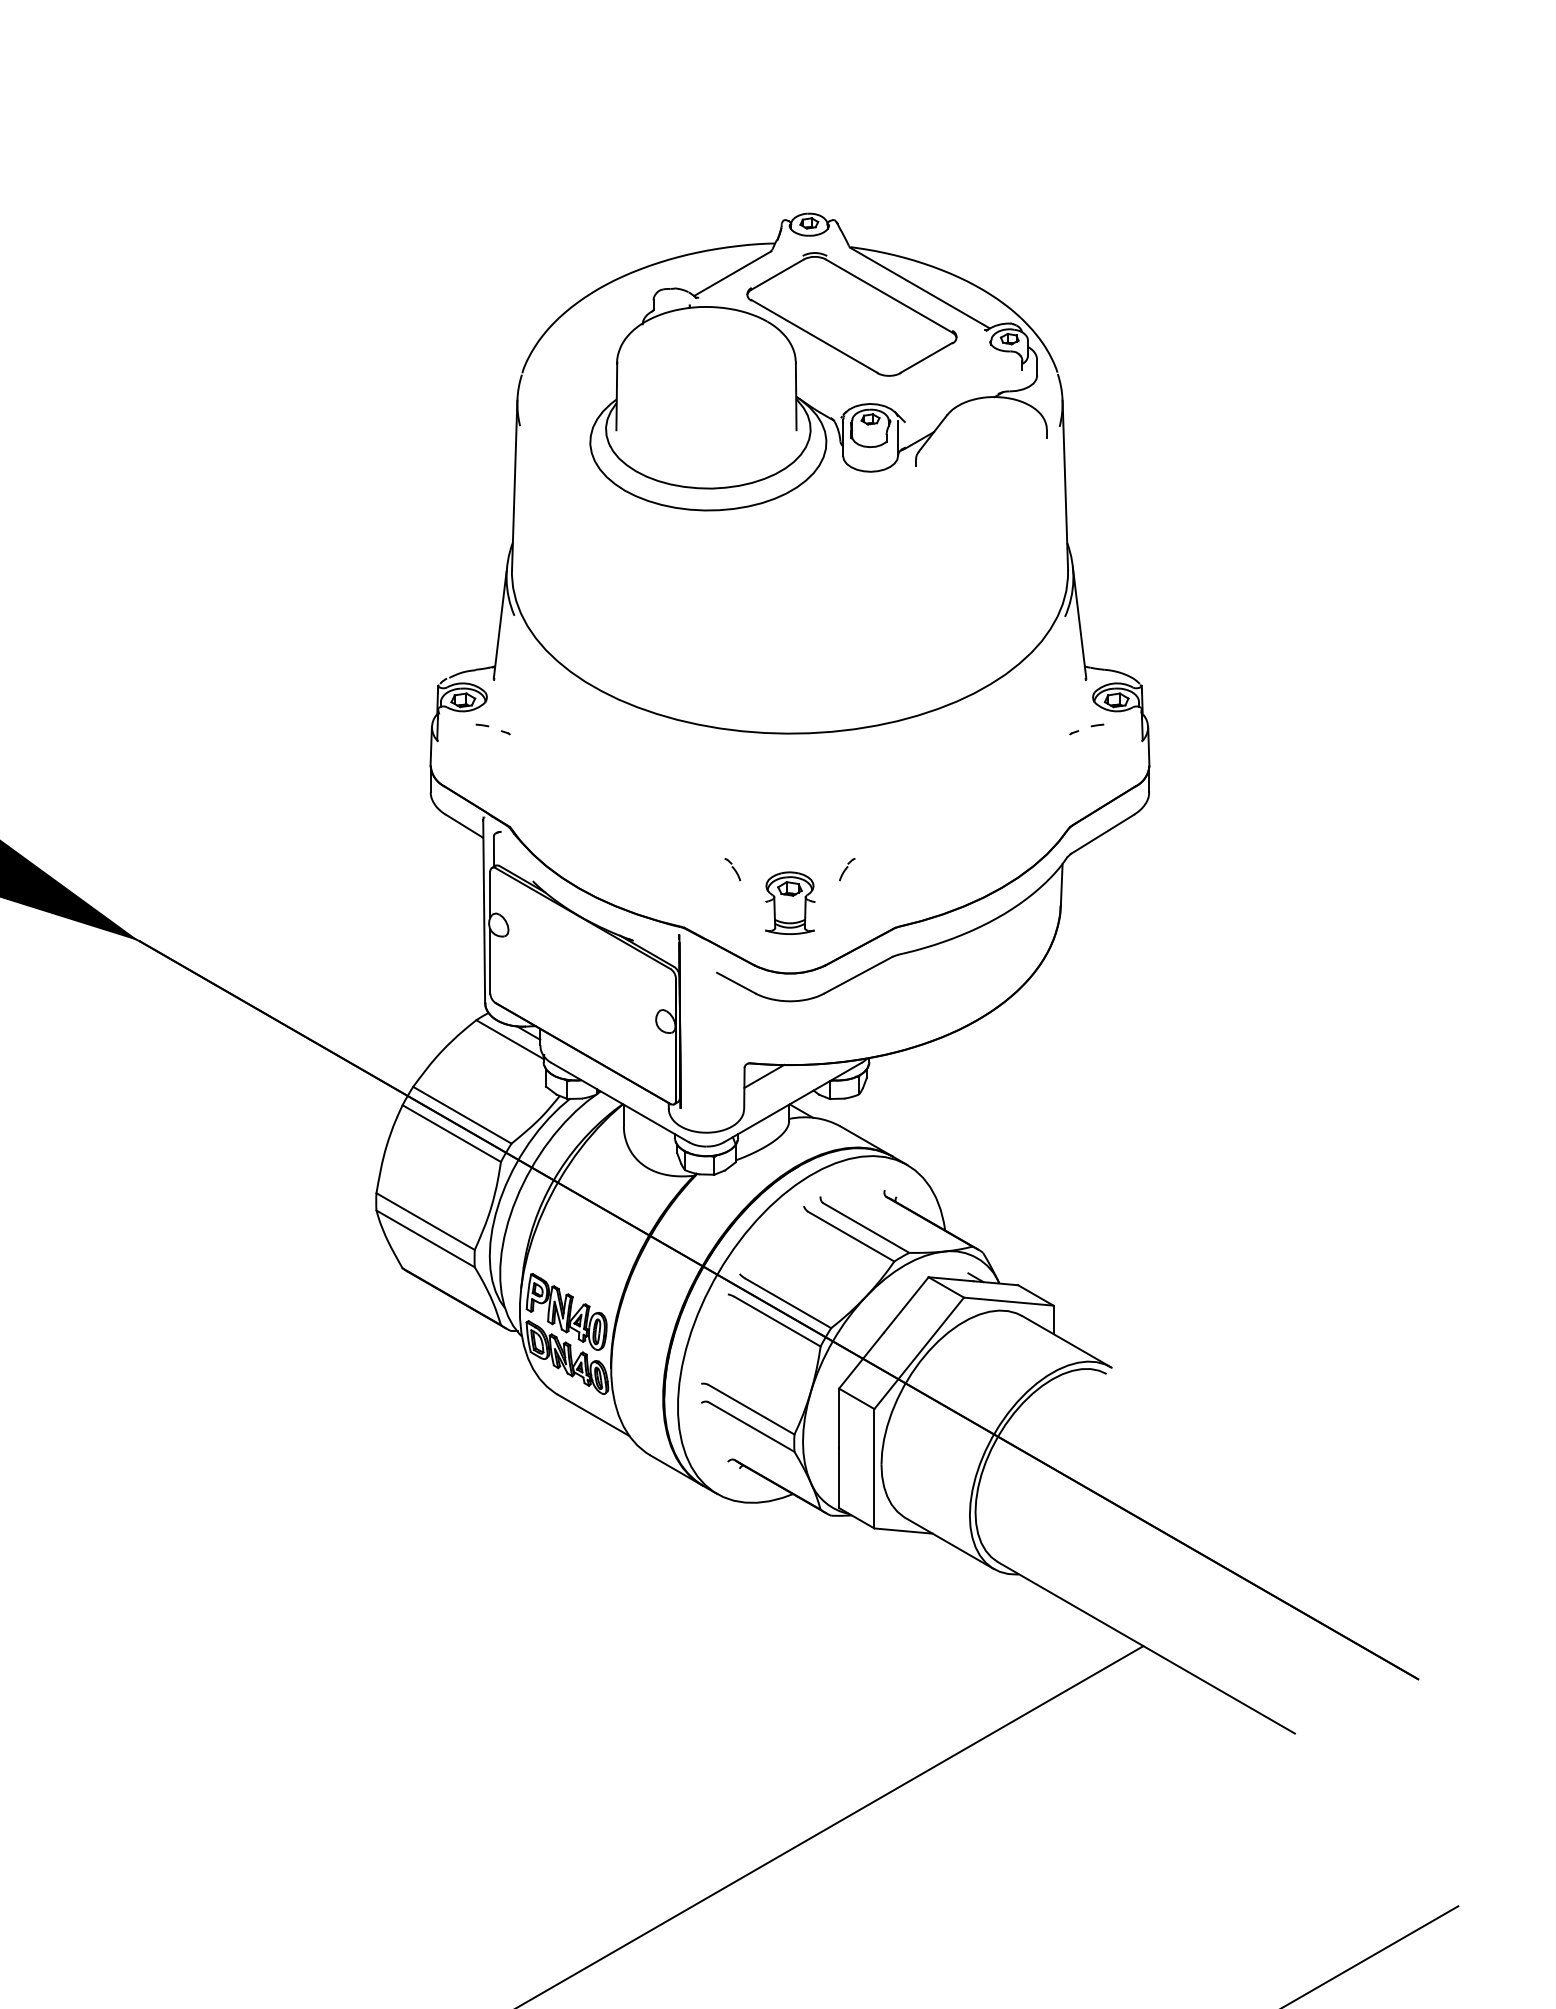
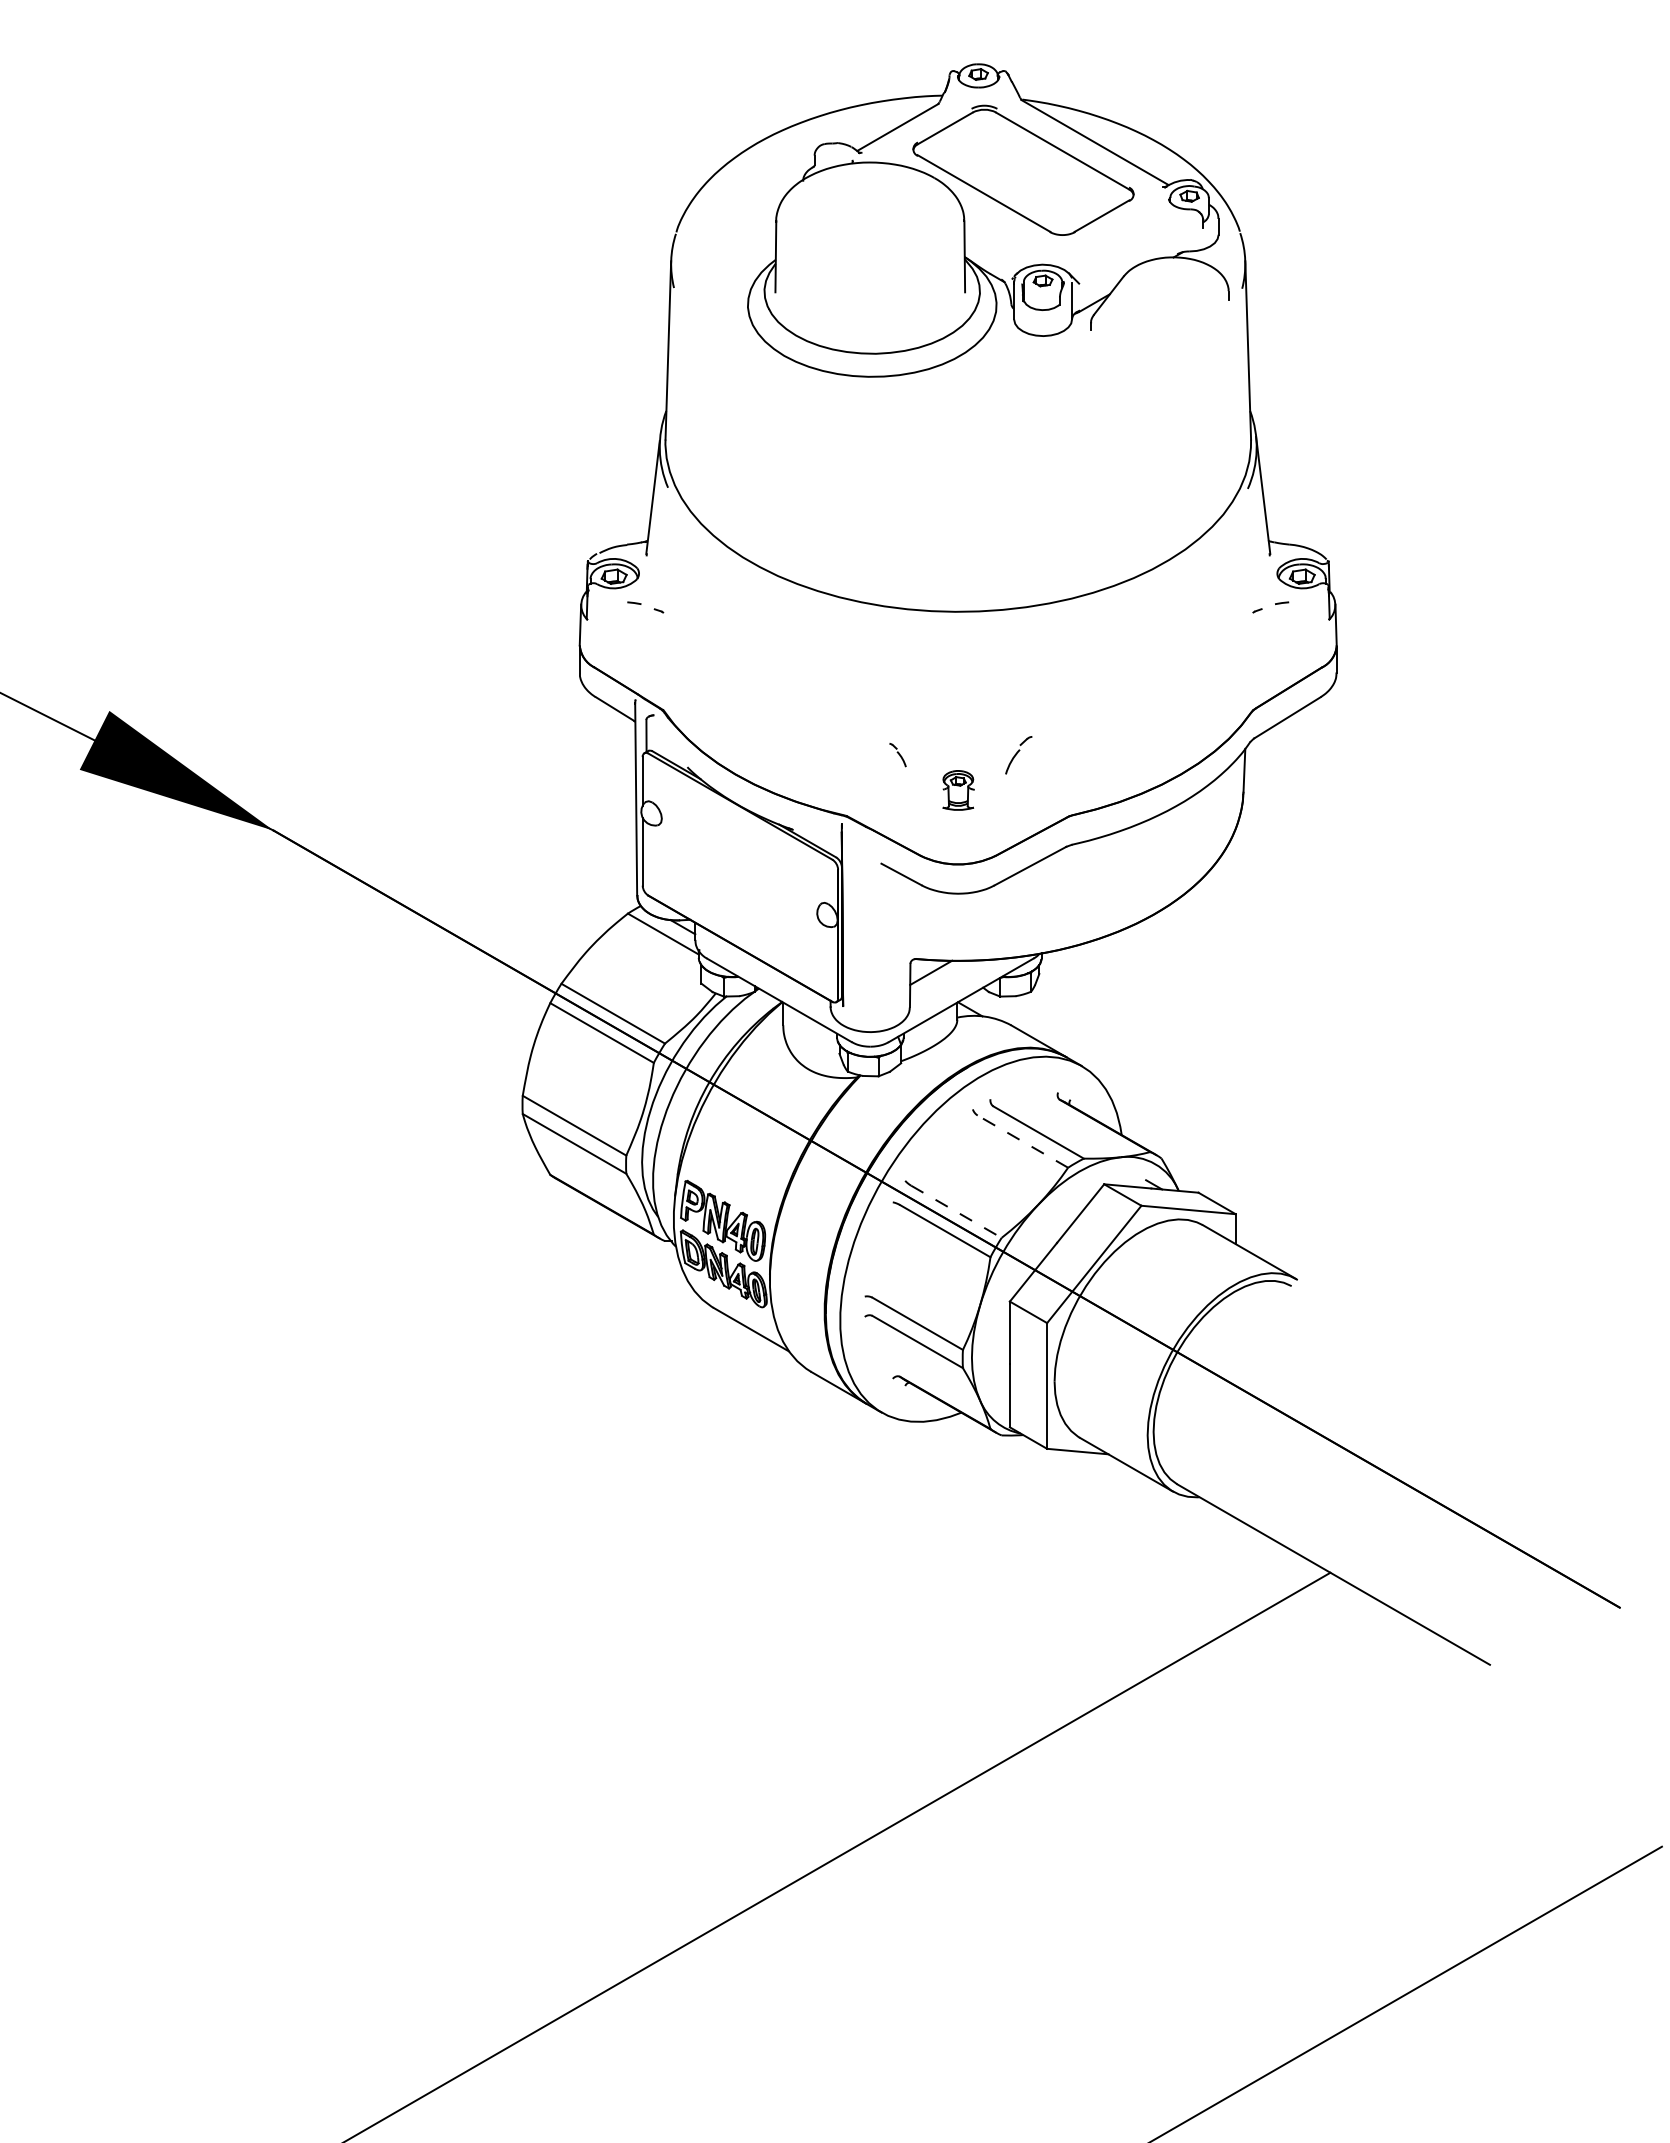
part: (847, 869) -> (1018, 754), size x1.6
part: (790, 903) -> (958, 790), size x0.6
line: (851, 1236) -> (1022, 1141), solid -> dashed
line: (788, 1304) -> (956, 1212), solid -> dashed

